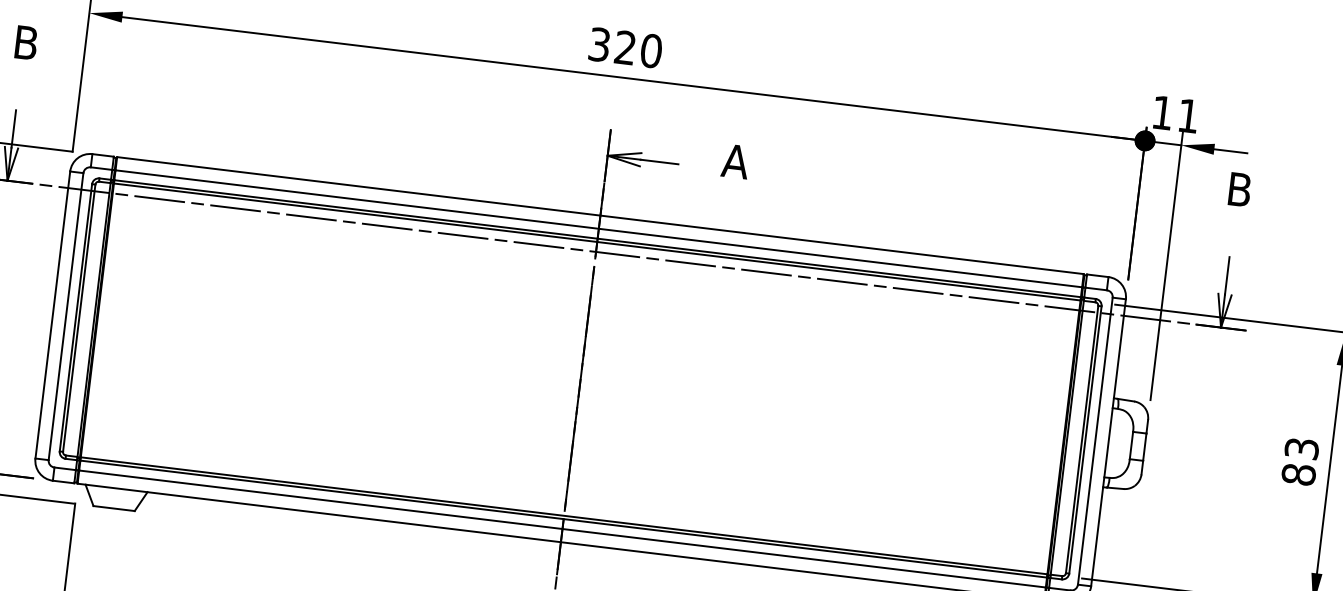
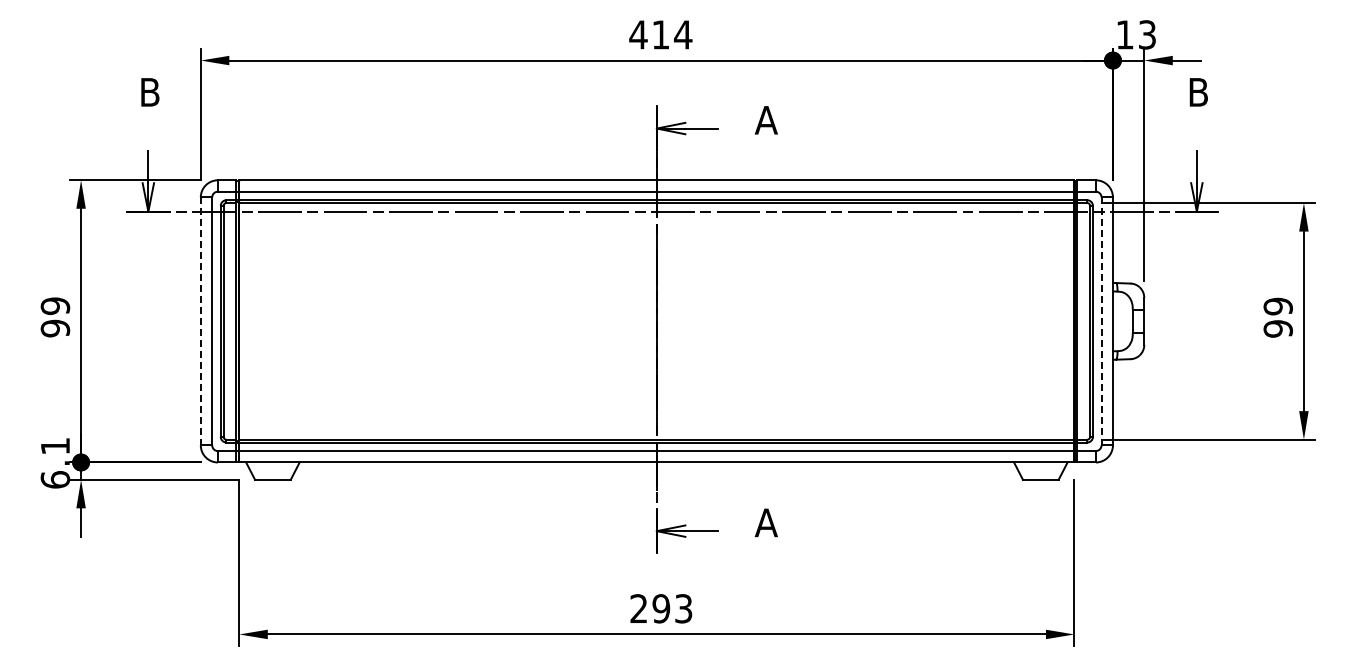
text: (625, 47) -> (660, 34), 320 -> 414
text: (1188, 115) -> (1147, 34), 11 -> 13
line: (52, 315) -> (200, 321), solid -> dashed
line: (1095, 441) -> (1101, 321), solid -> dashed
text: (1299, 461) -> (1277, 317), 83 -> 99

